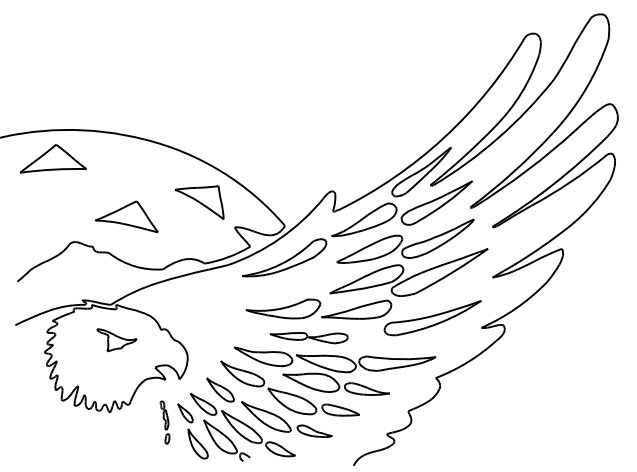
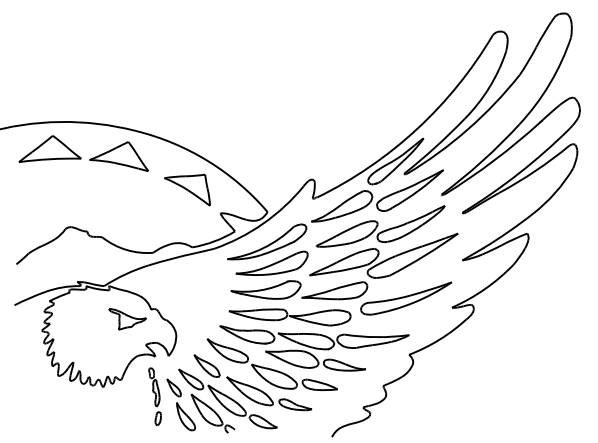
part: (126, 216) -> (118, 156), moved
part: (289, 280) -> (271, 263), added
part: (308, 337) -> (289, 316), size x1.67
part: (116, 340) -> (127, 319), moved
part: (164, 422) -> (154, 396), size x1.43

